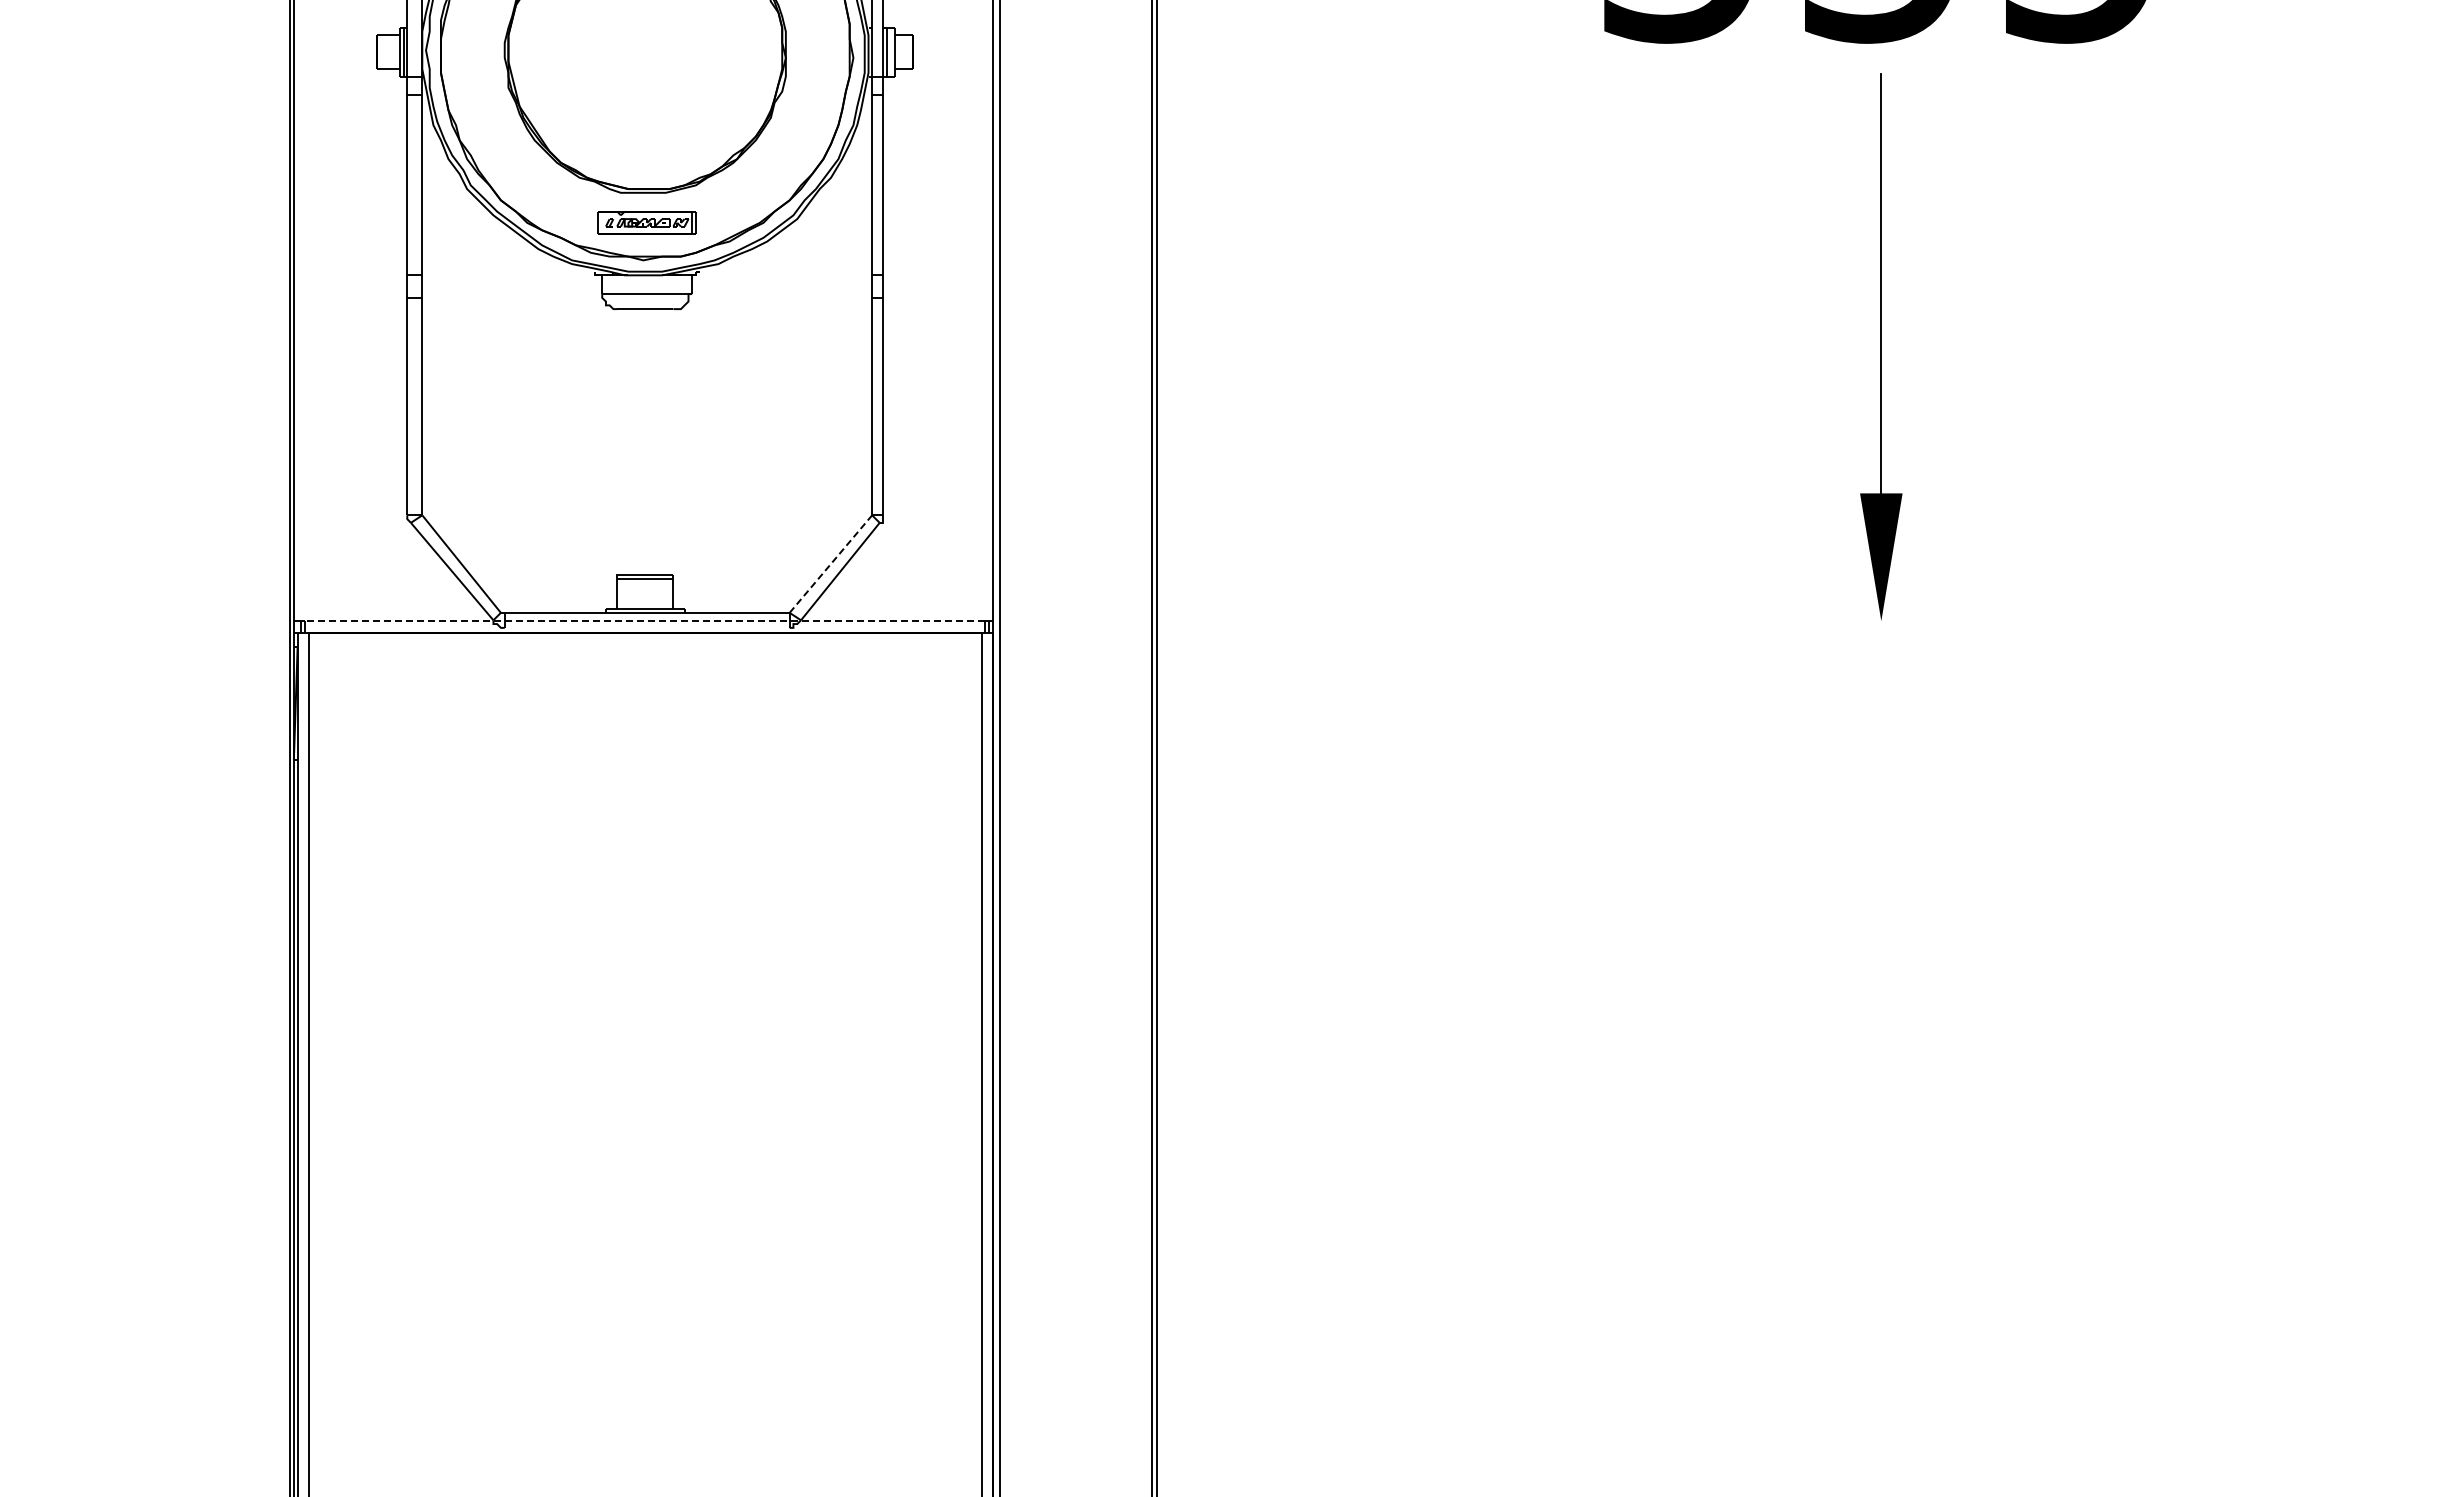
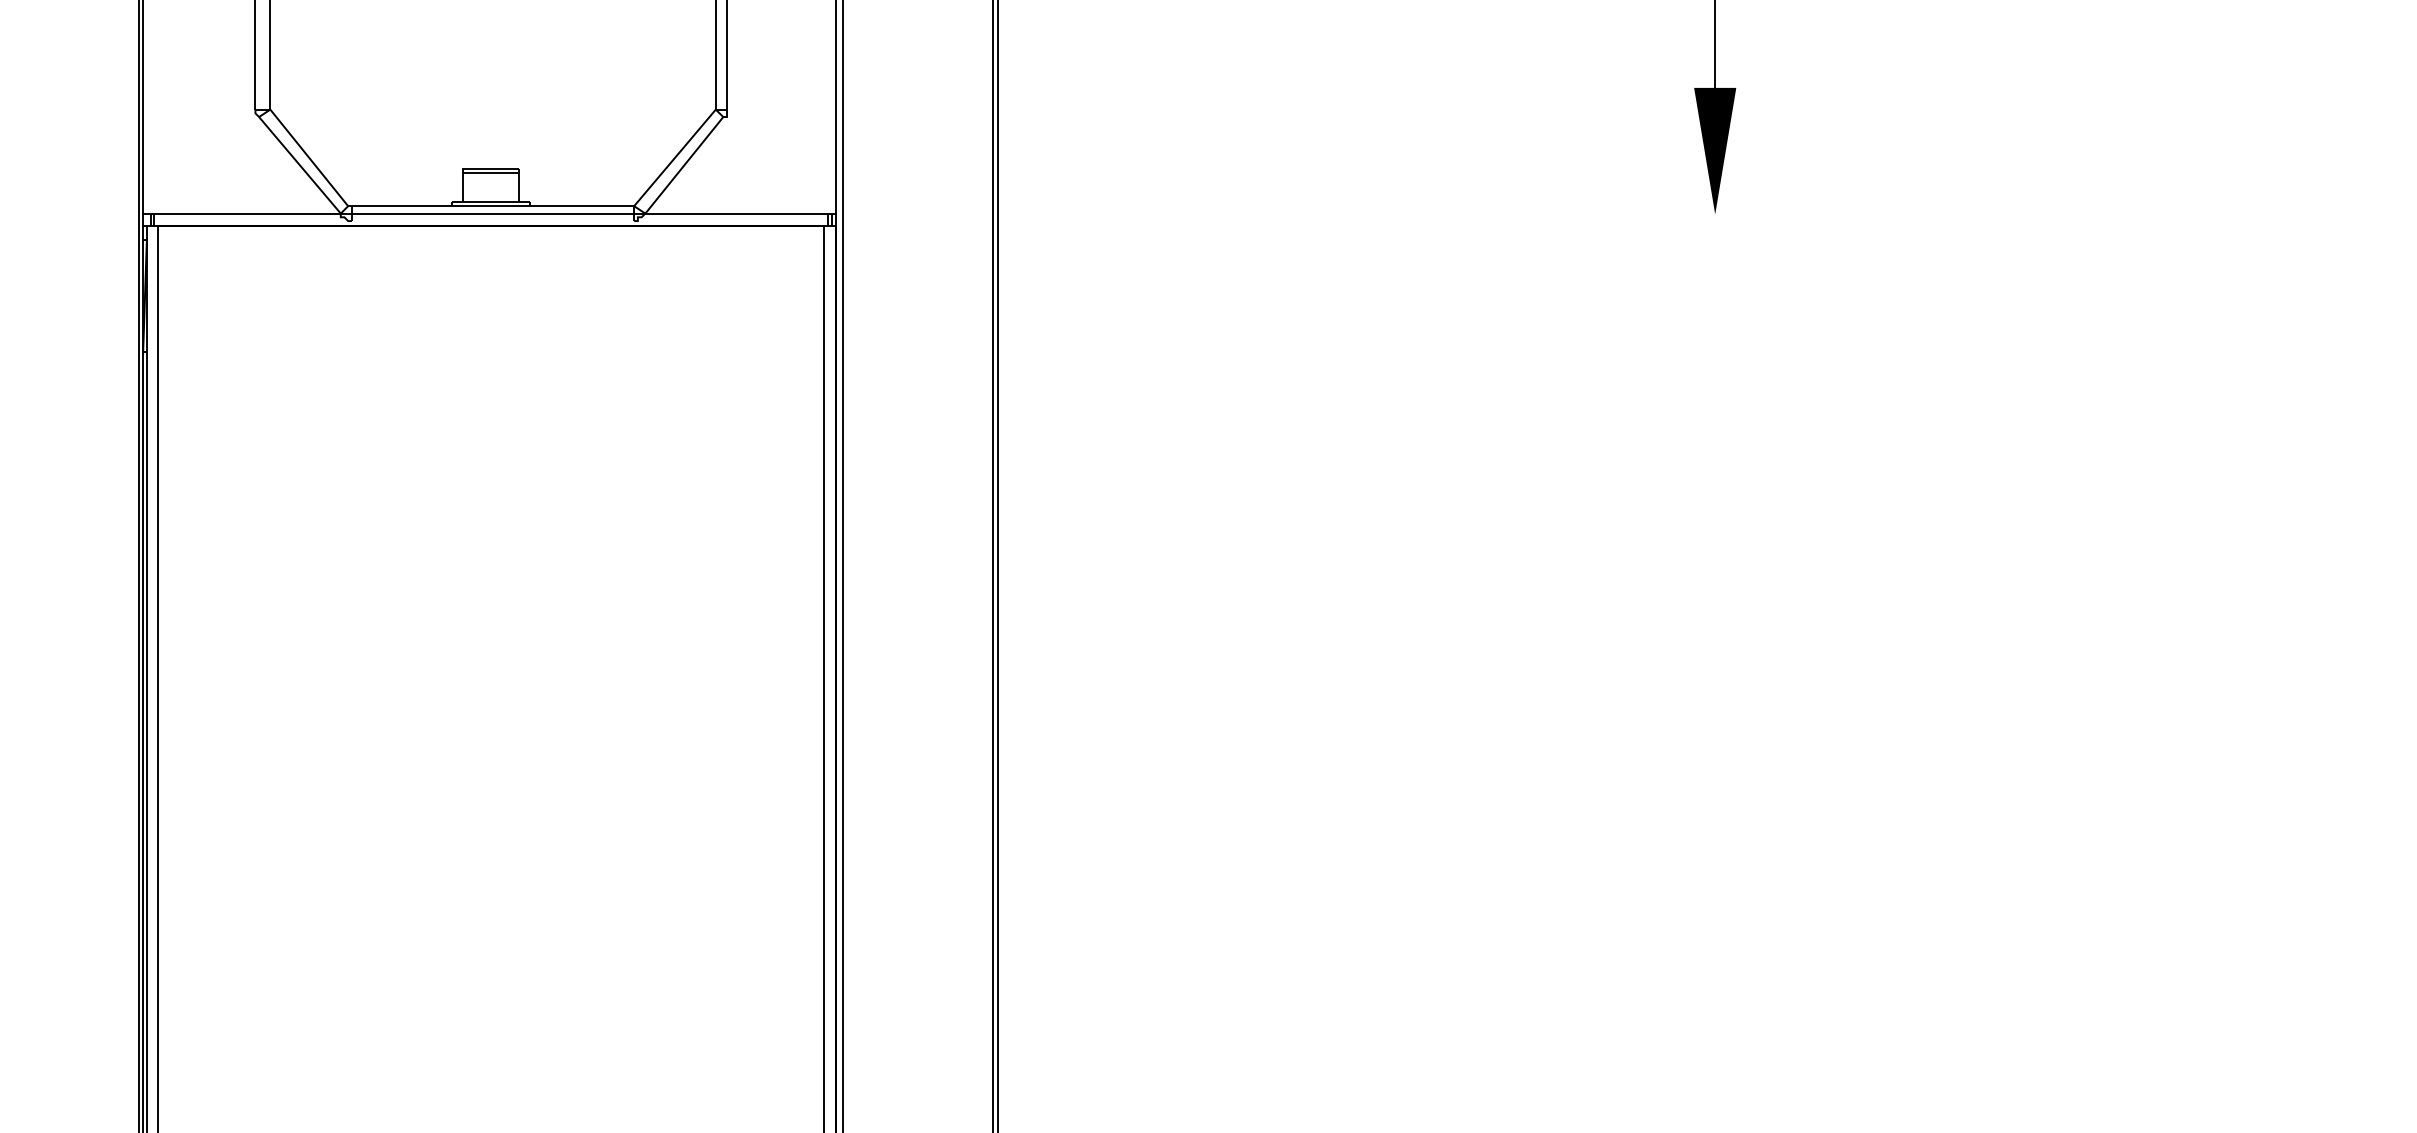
line: (830, 564) -> (674, 158), dashed -> solid
line: (644, 621) -> (490, 214), dashed -> solid

